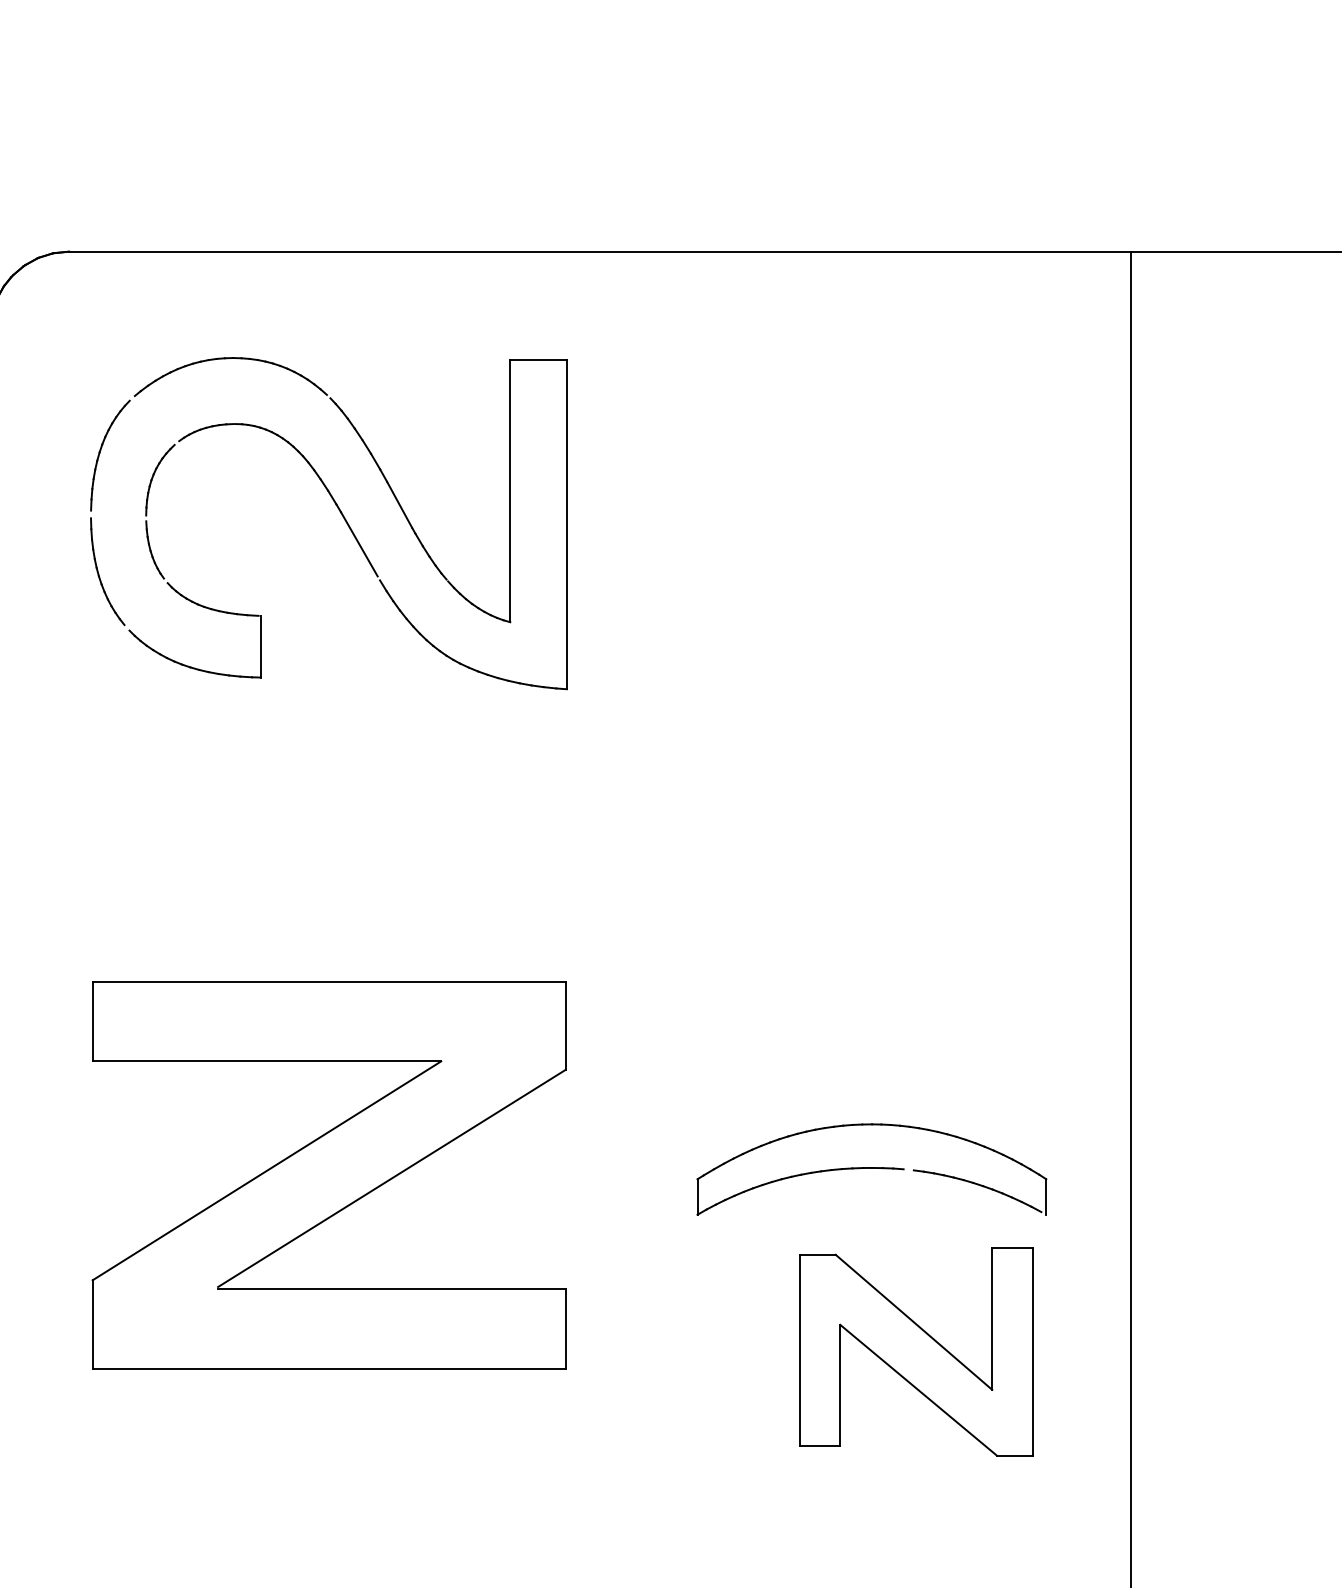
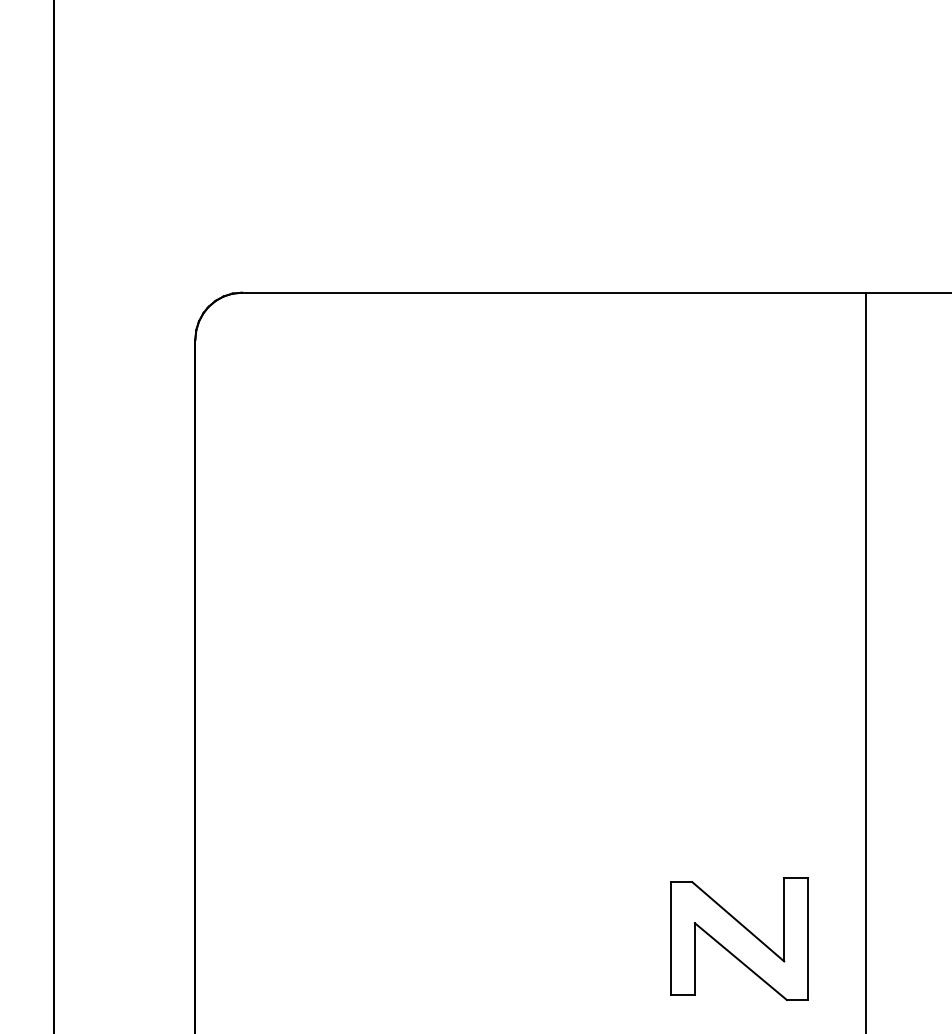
part: (339, 513) -> (400, 446), removed
part: (871, 1168) -> (713, 831), removed
part: (328, 1175) -> (394, 835), removed

